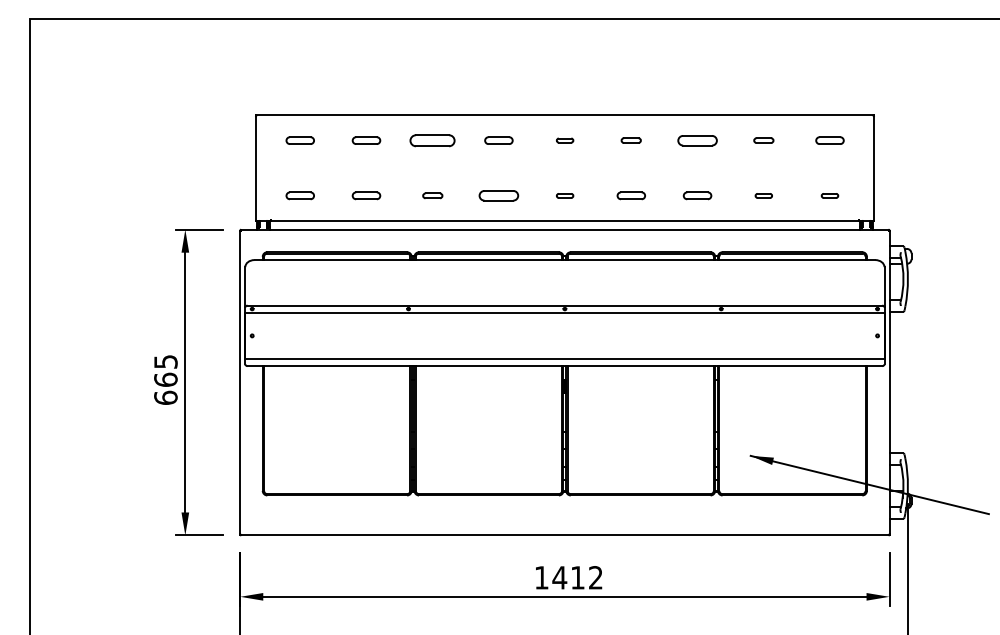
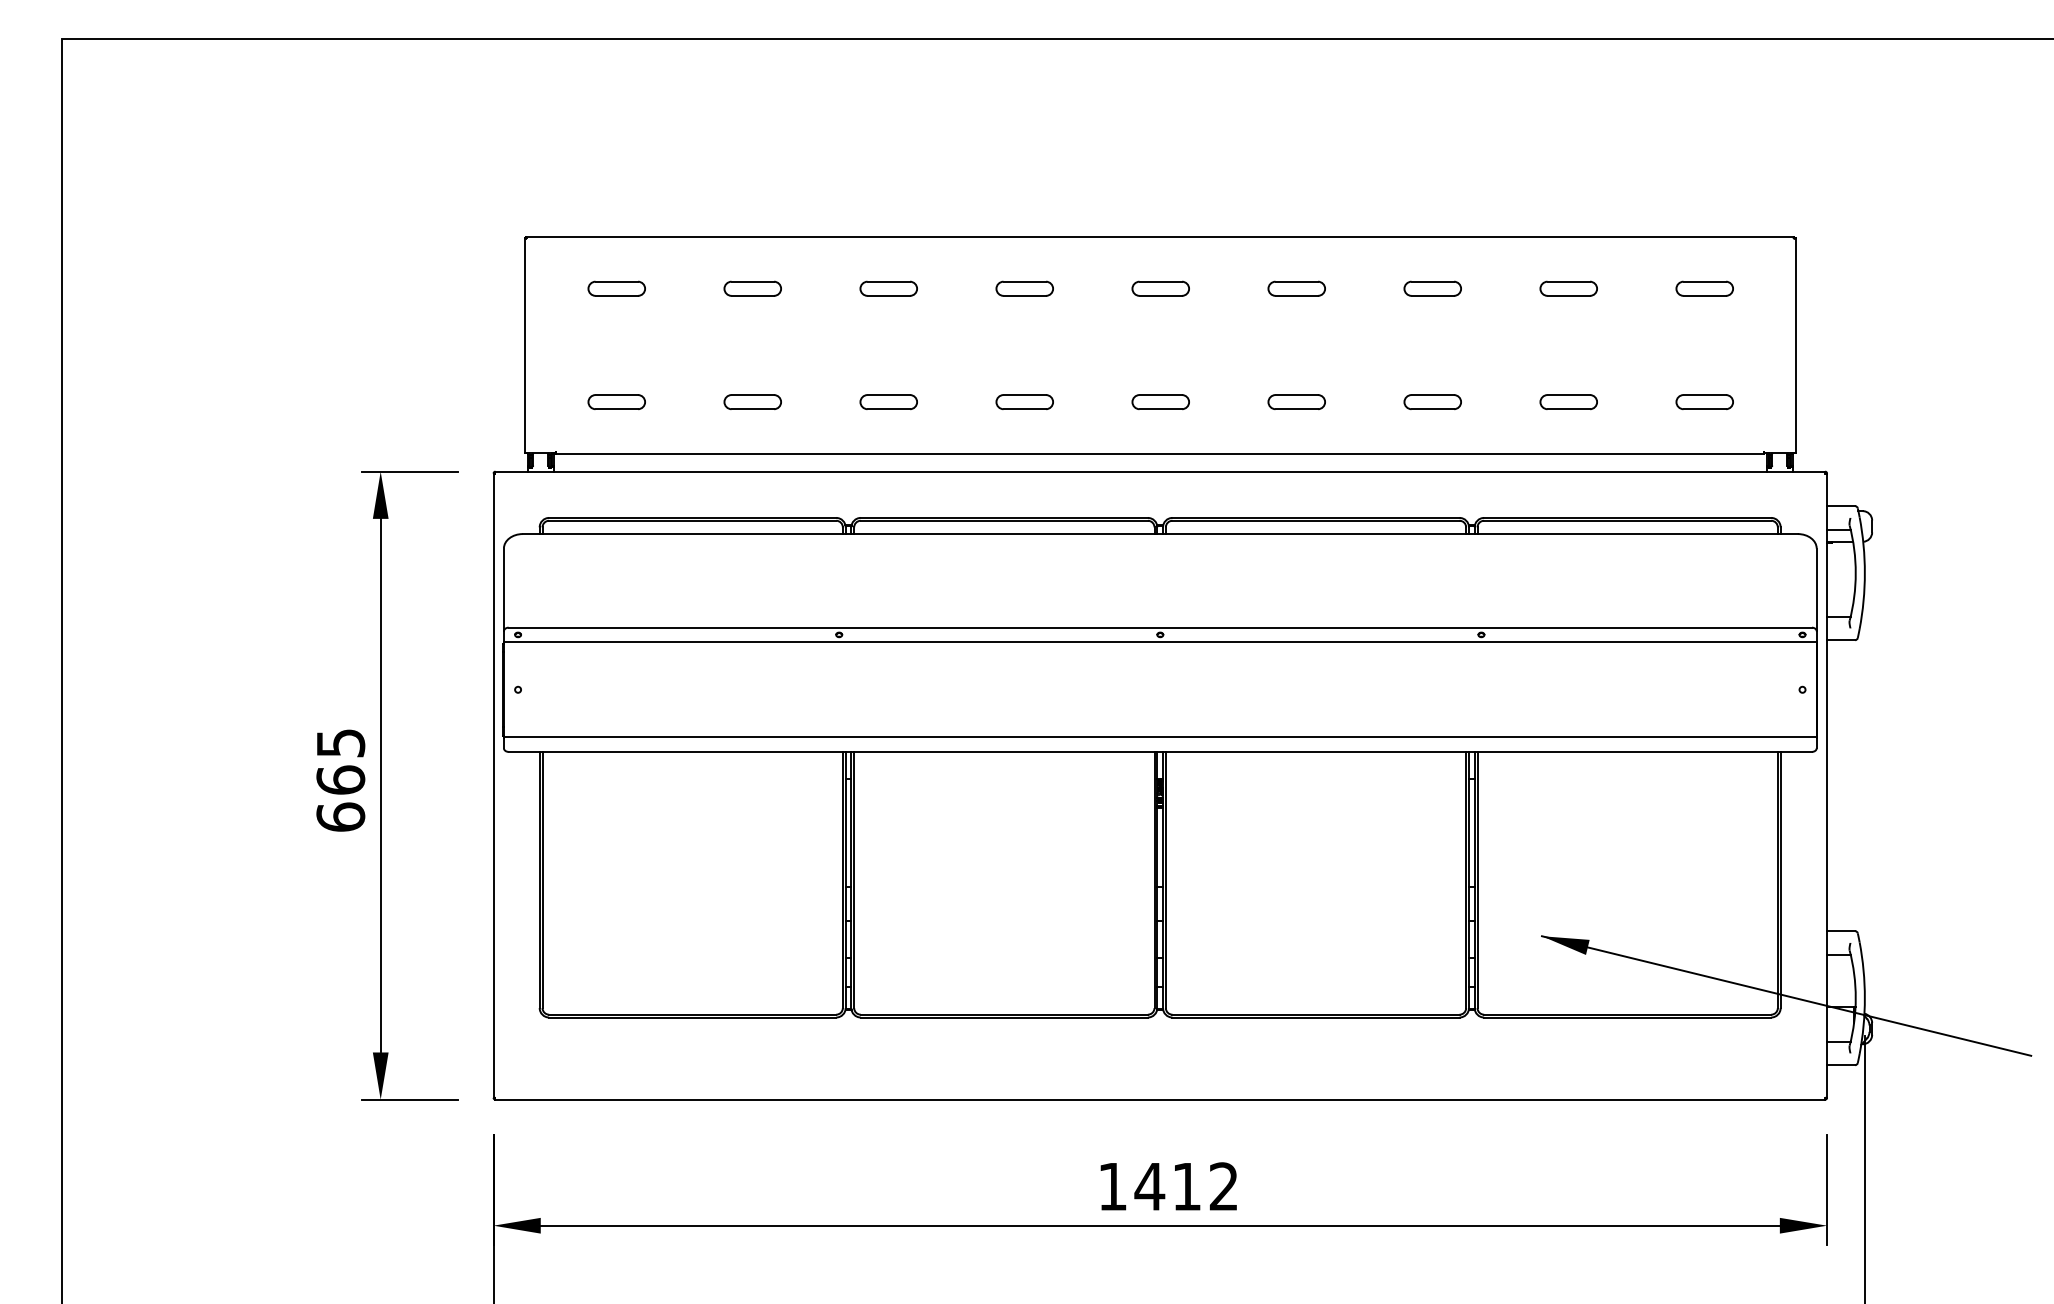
part: (432, 140) -> (888, 288), size x0.62
part: (564, 140) -> (1159, 288), size x1.67
part: (630, 140) -> (1295, 288), size x1.43
part: (697, 140) -> (1432, 288), size x0.71
part: (763, 140) -> (1568, 288), size x1.43
part: (432, 195) -> (888, 401), size x1.43
part: (498, 195) -> (1023, 401), size x0.71
part: (564, 195) -> (1159, 401), size x1.67
part: (763, 195) -> (1568, 401), size x1.67
part: (829, 195) -> (1703, 401), size x1.67

